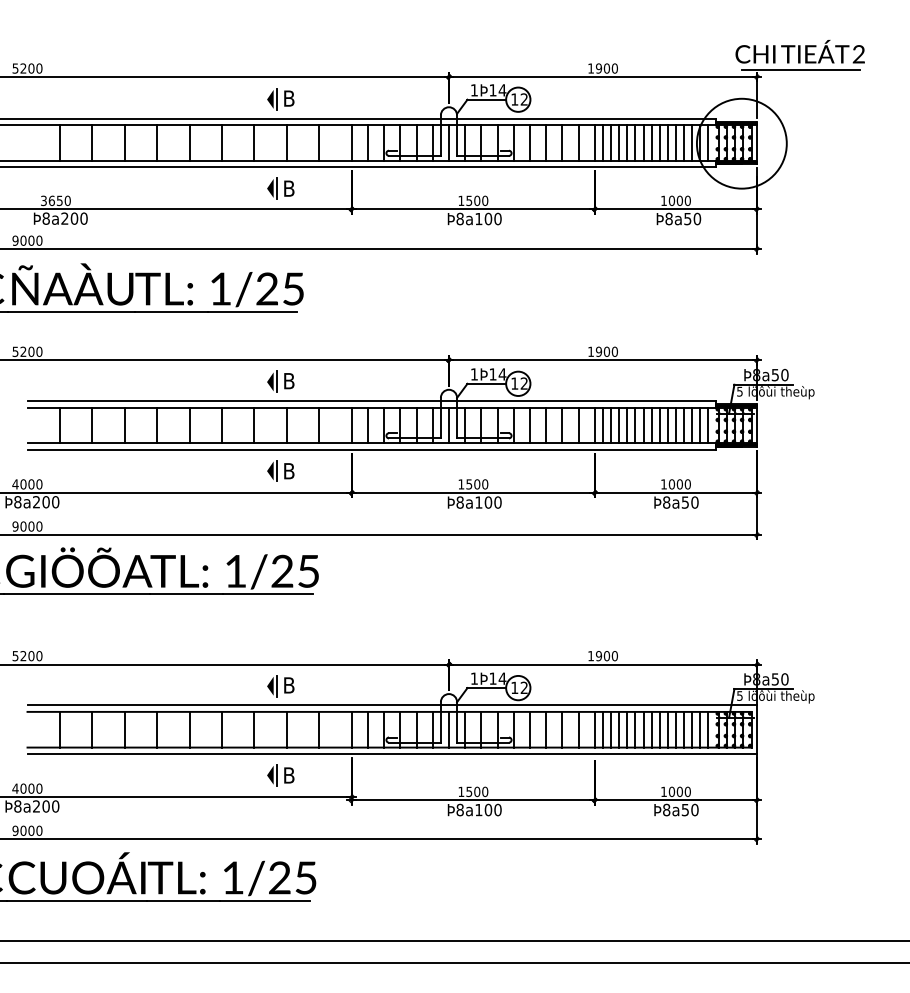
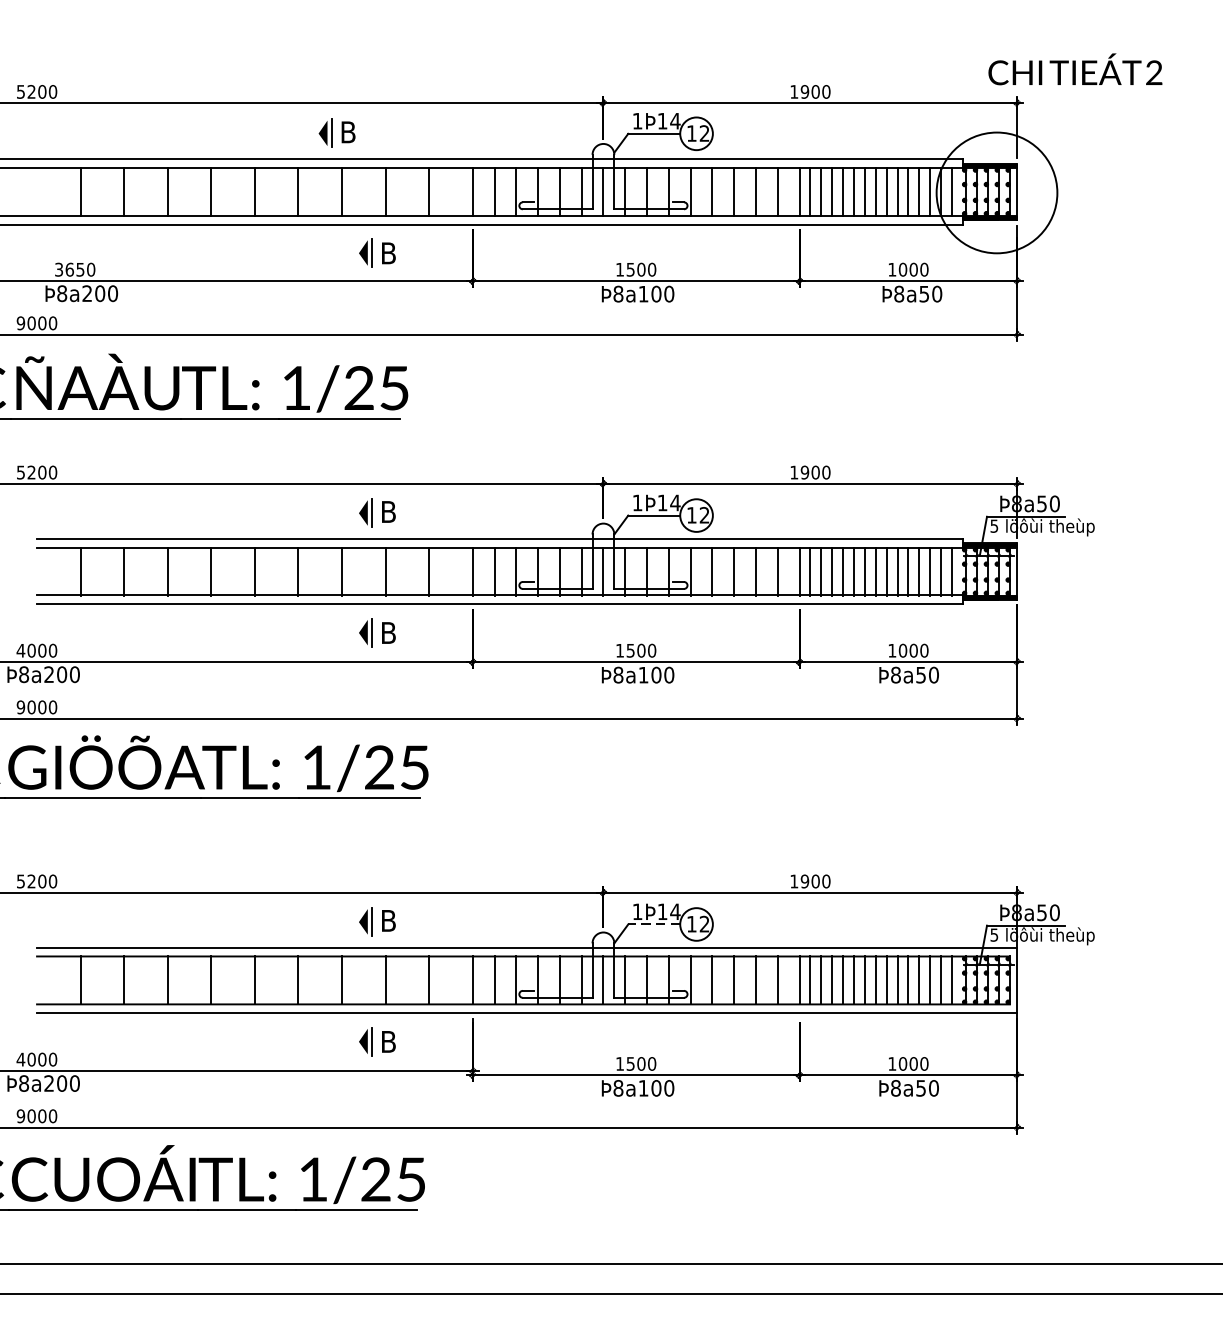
line: (800, 69) -> (1075, 93), removed
part: (280, 99) -> (336, 133), moved
line: (486, 688) -> (653, 925), solid -> dashed

